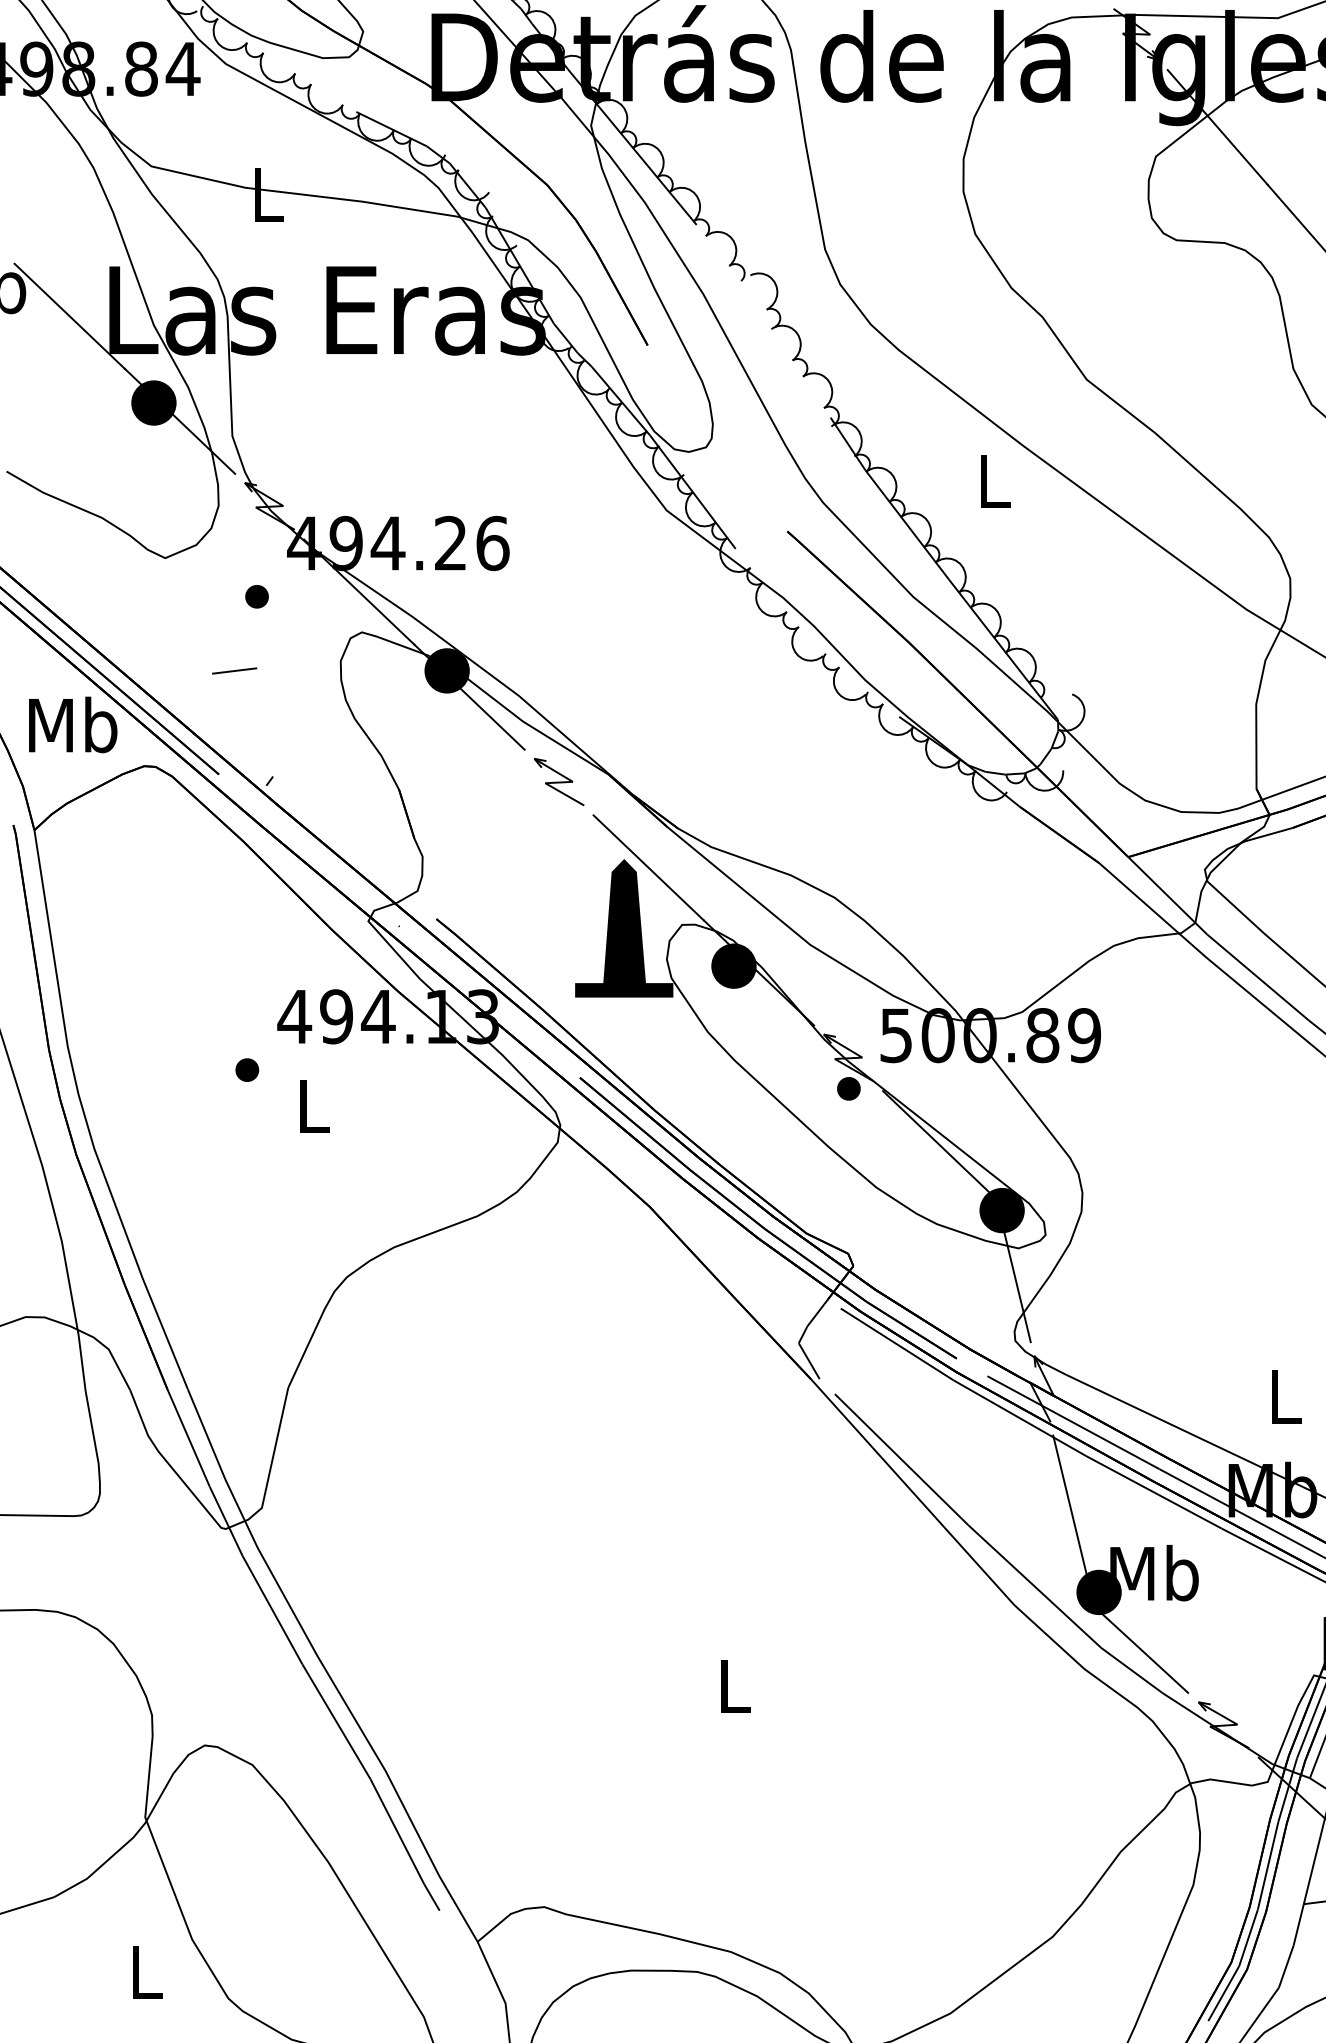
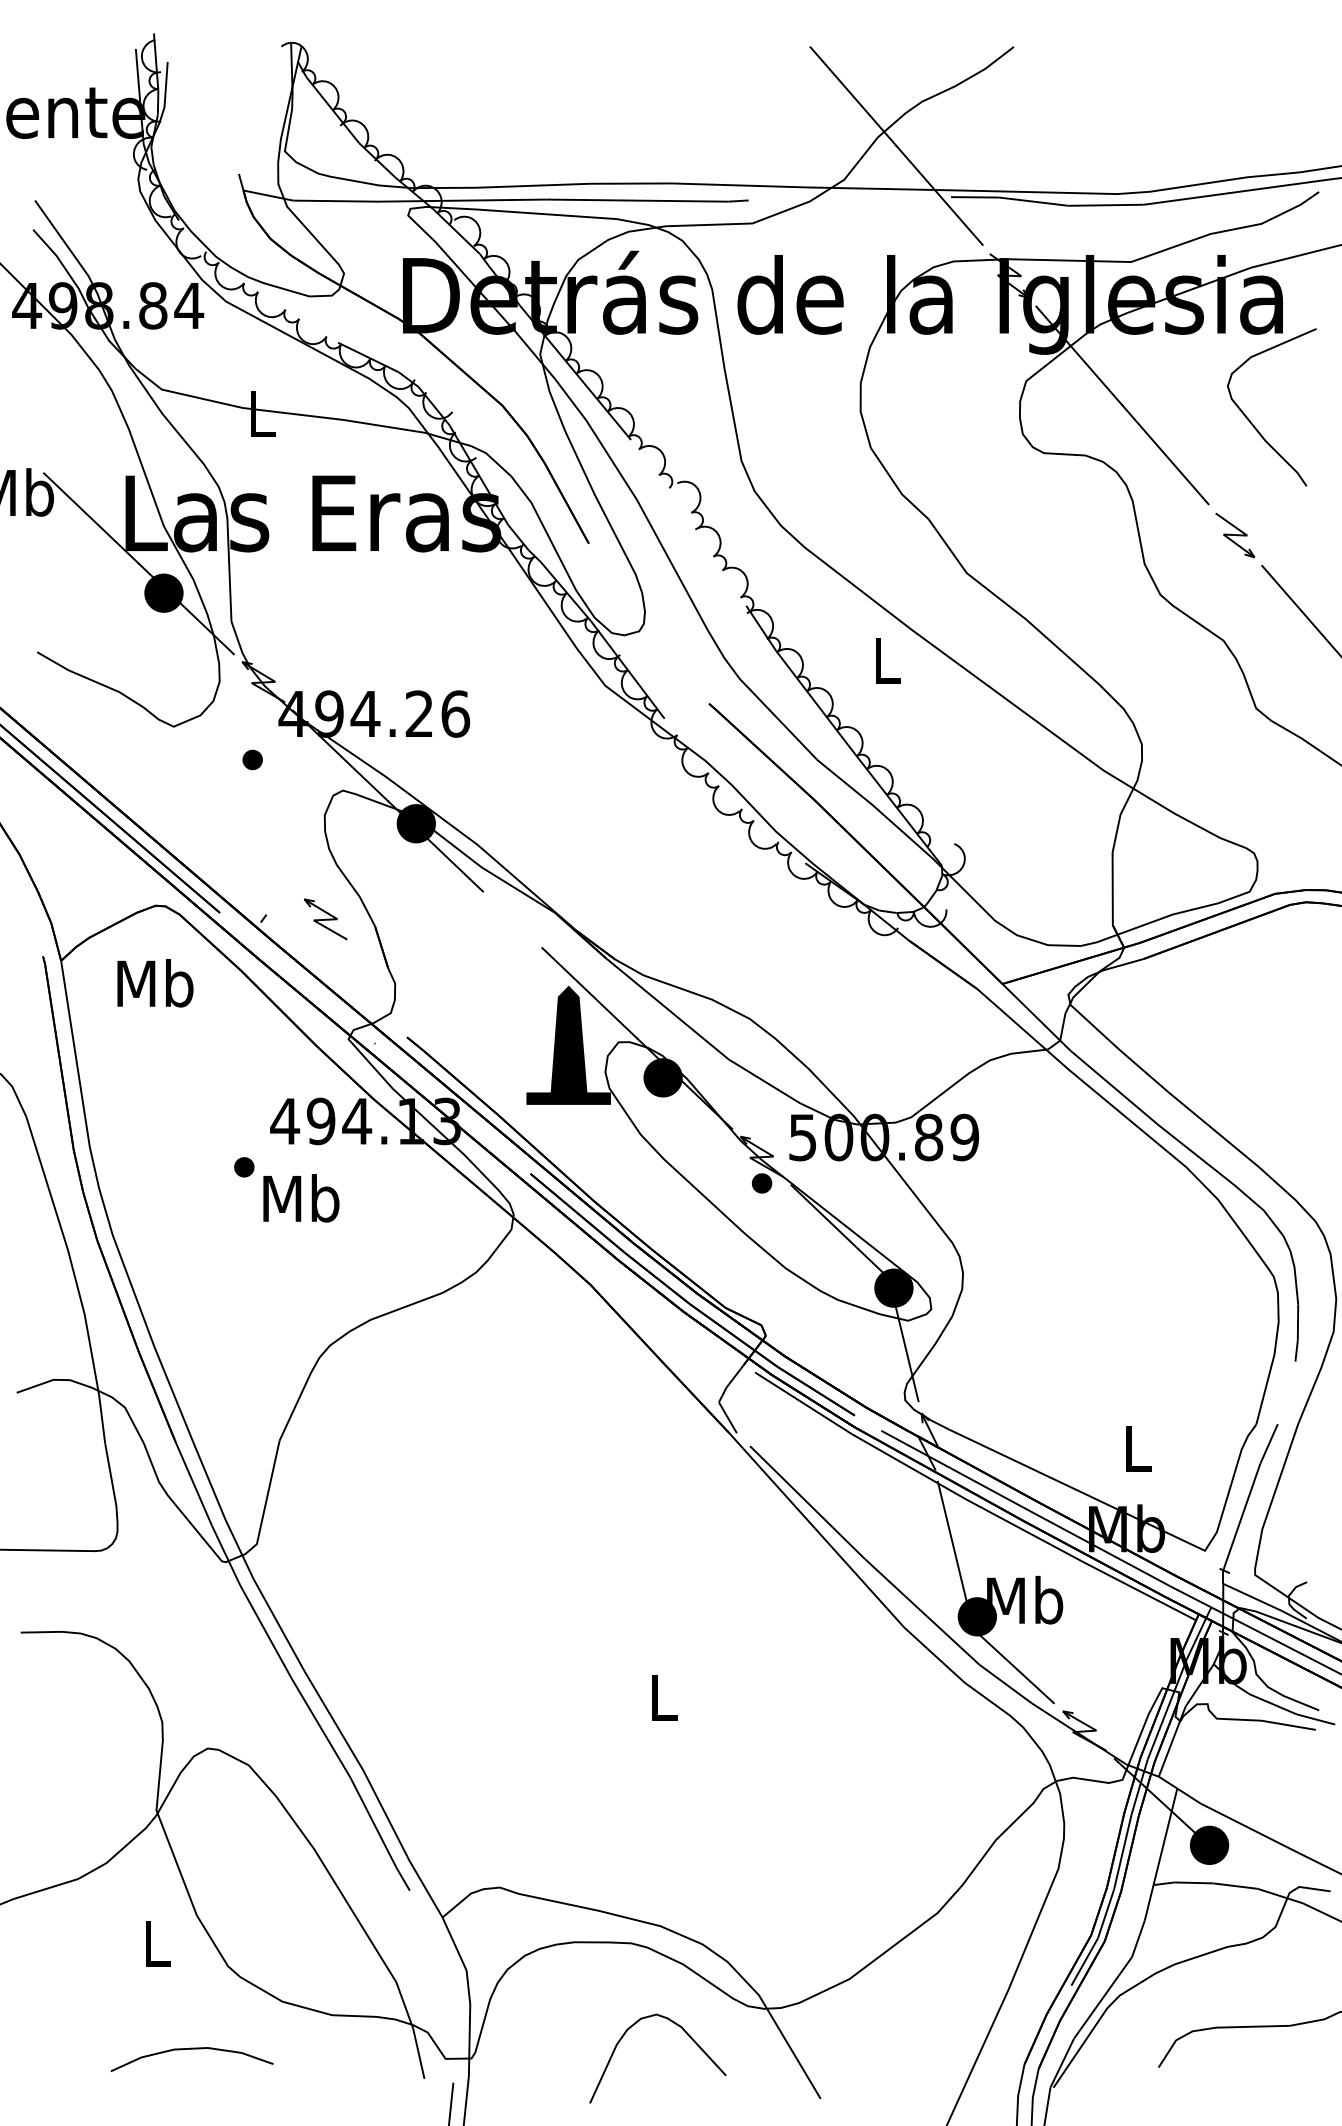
line: (234, 670) -> (233, 823), removed
text: (73, 725) -> (155, 983), moved
part: (558, 782) -> (325, 919), moved
text: (313, 1106) -> (301, 1198), L -> Mb

